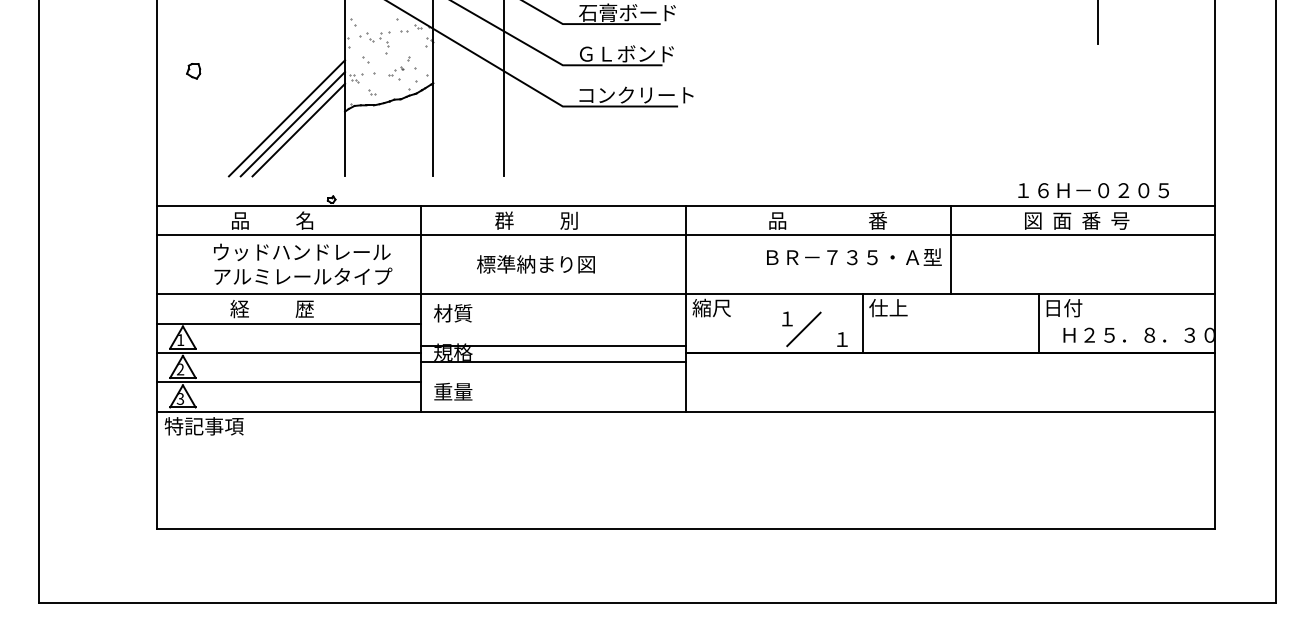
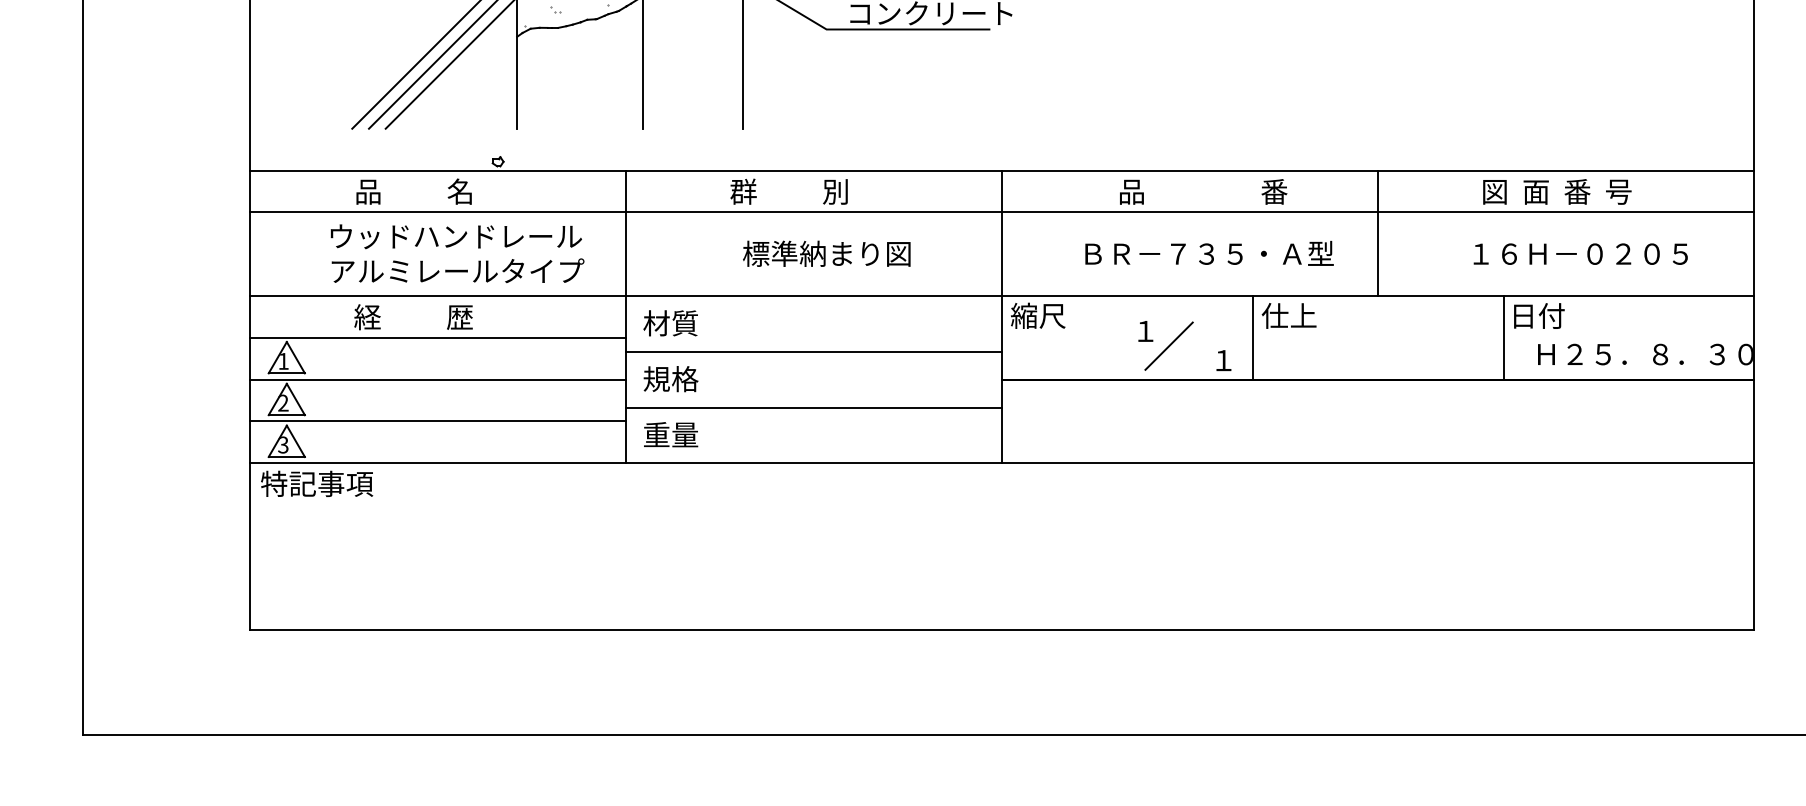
text: (1093, 190) -> (1580, 253), moved
text: (854, 256) -> (1209, 252), moved
text: (535, 264) -> (826, 253), moved
line: (553, 345) -> (813, 407), moved
line: (553, 362) -> (813, 352), moved

